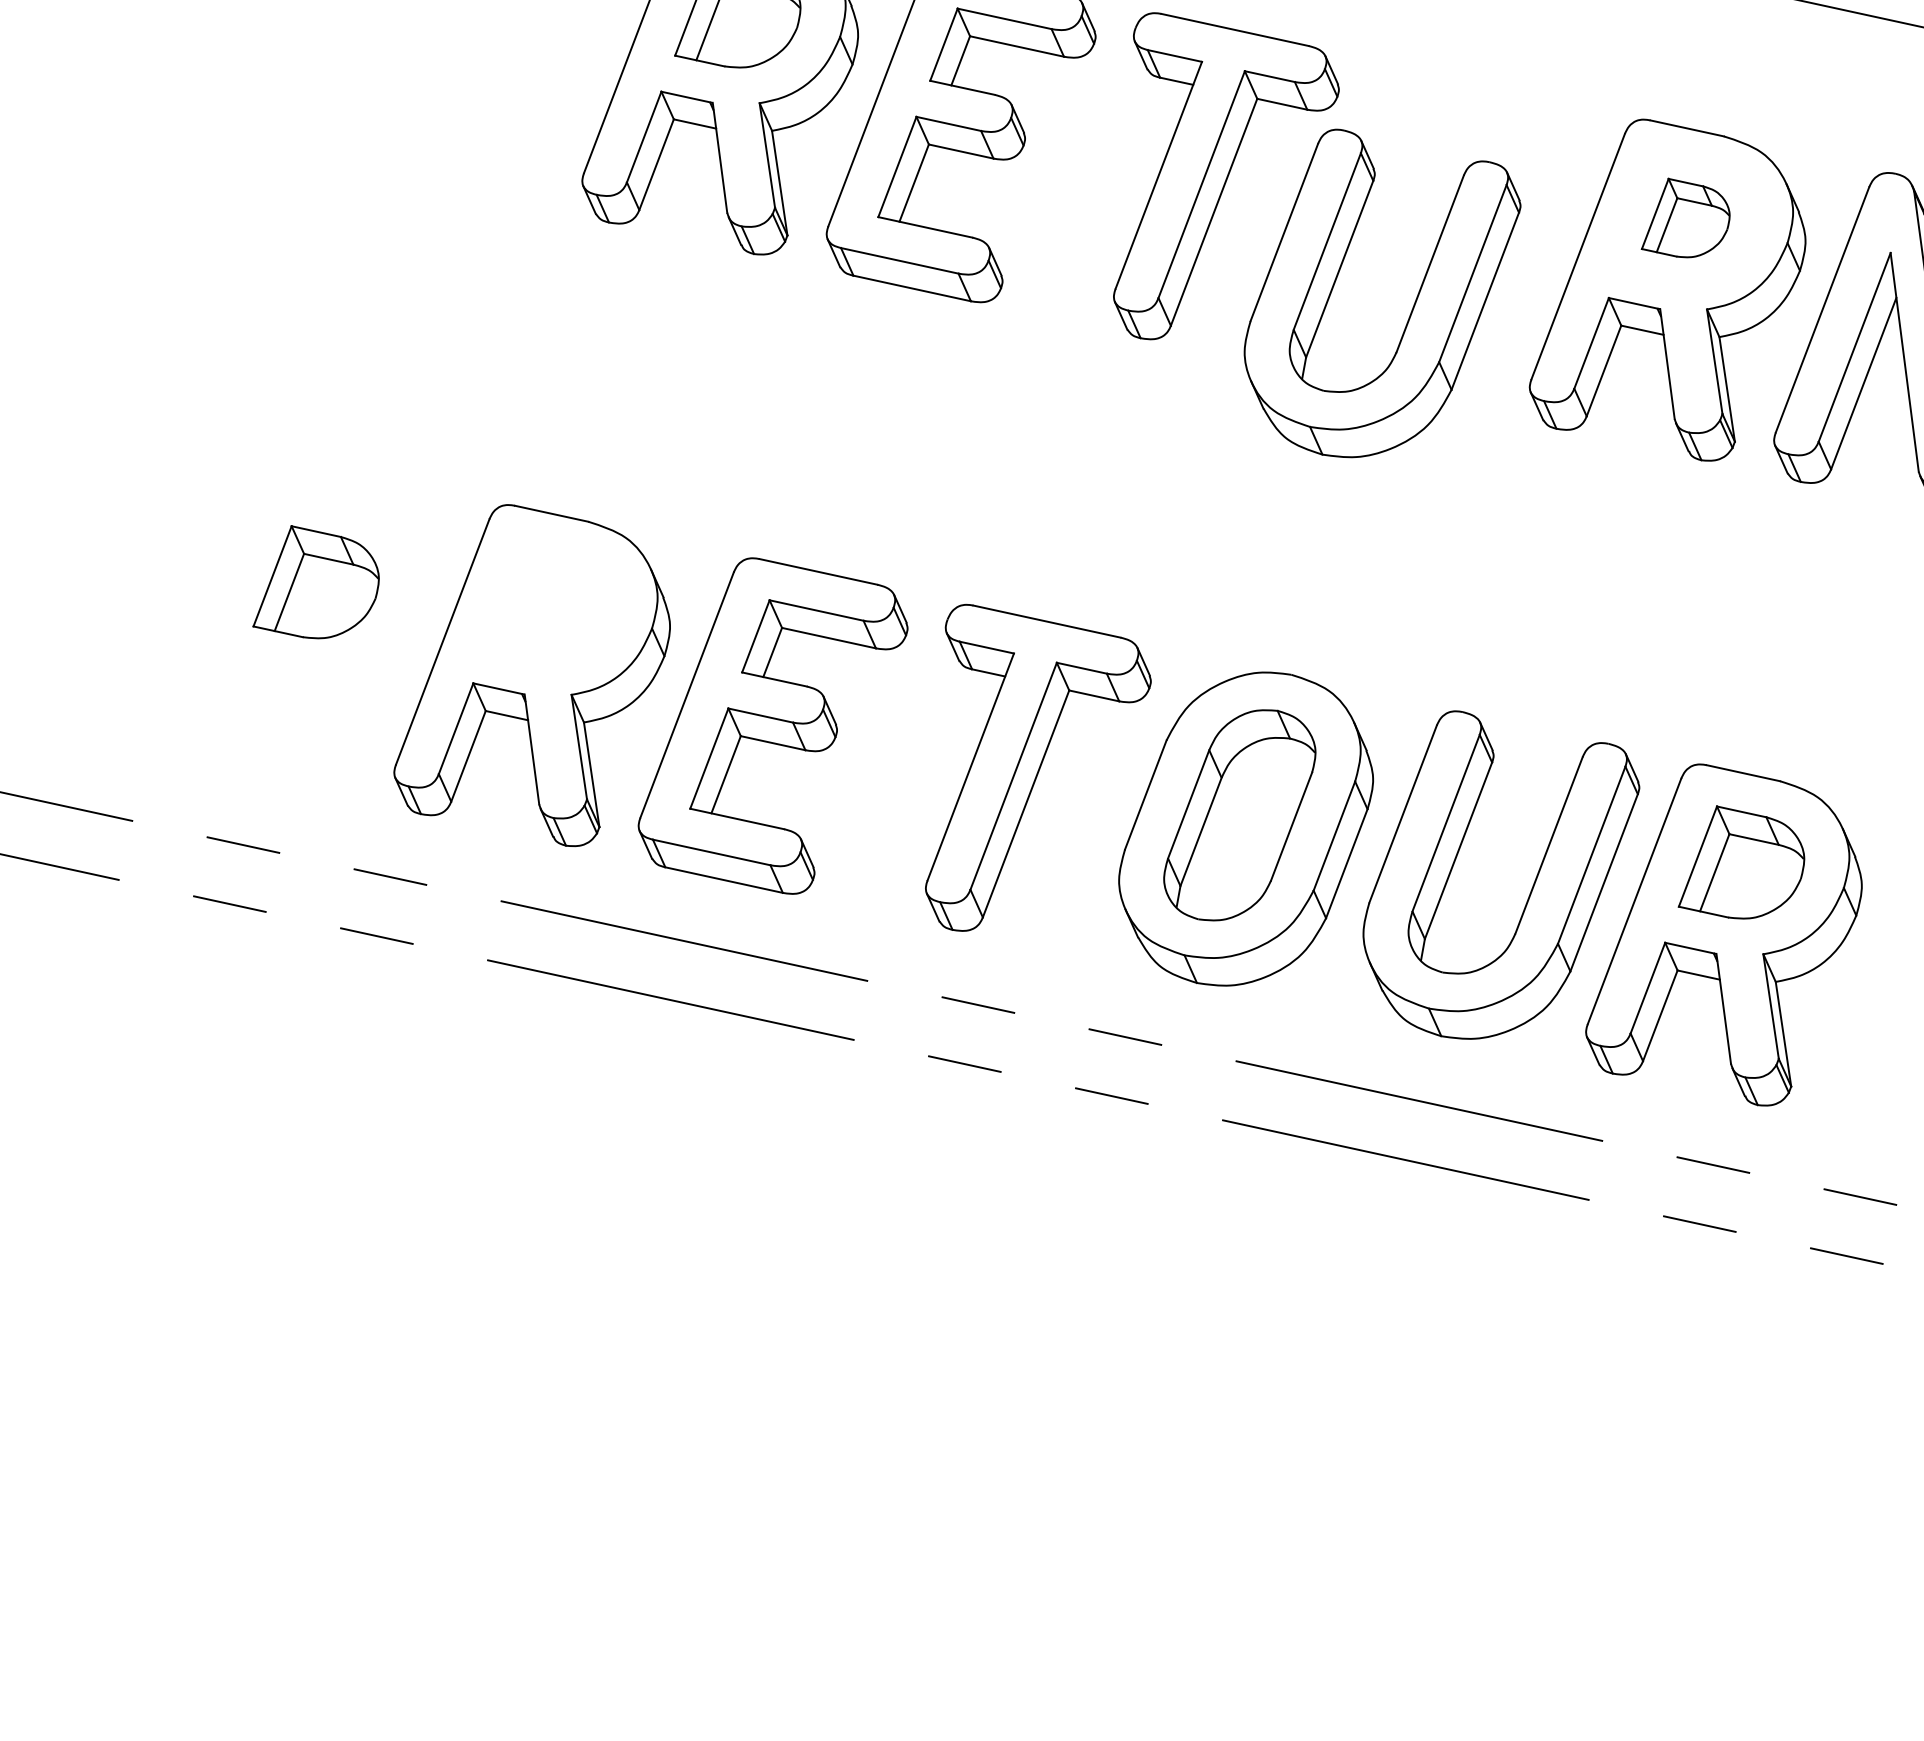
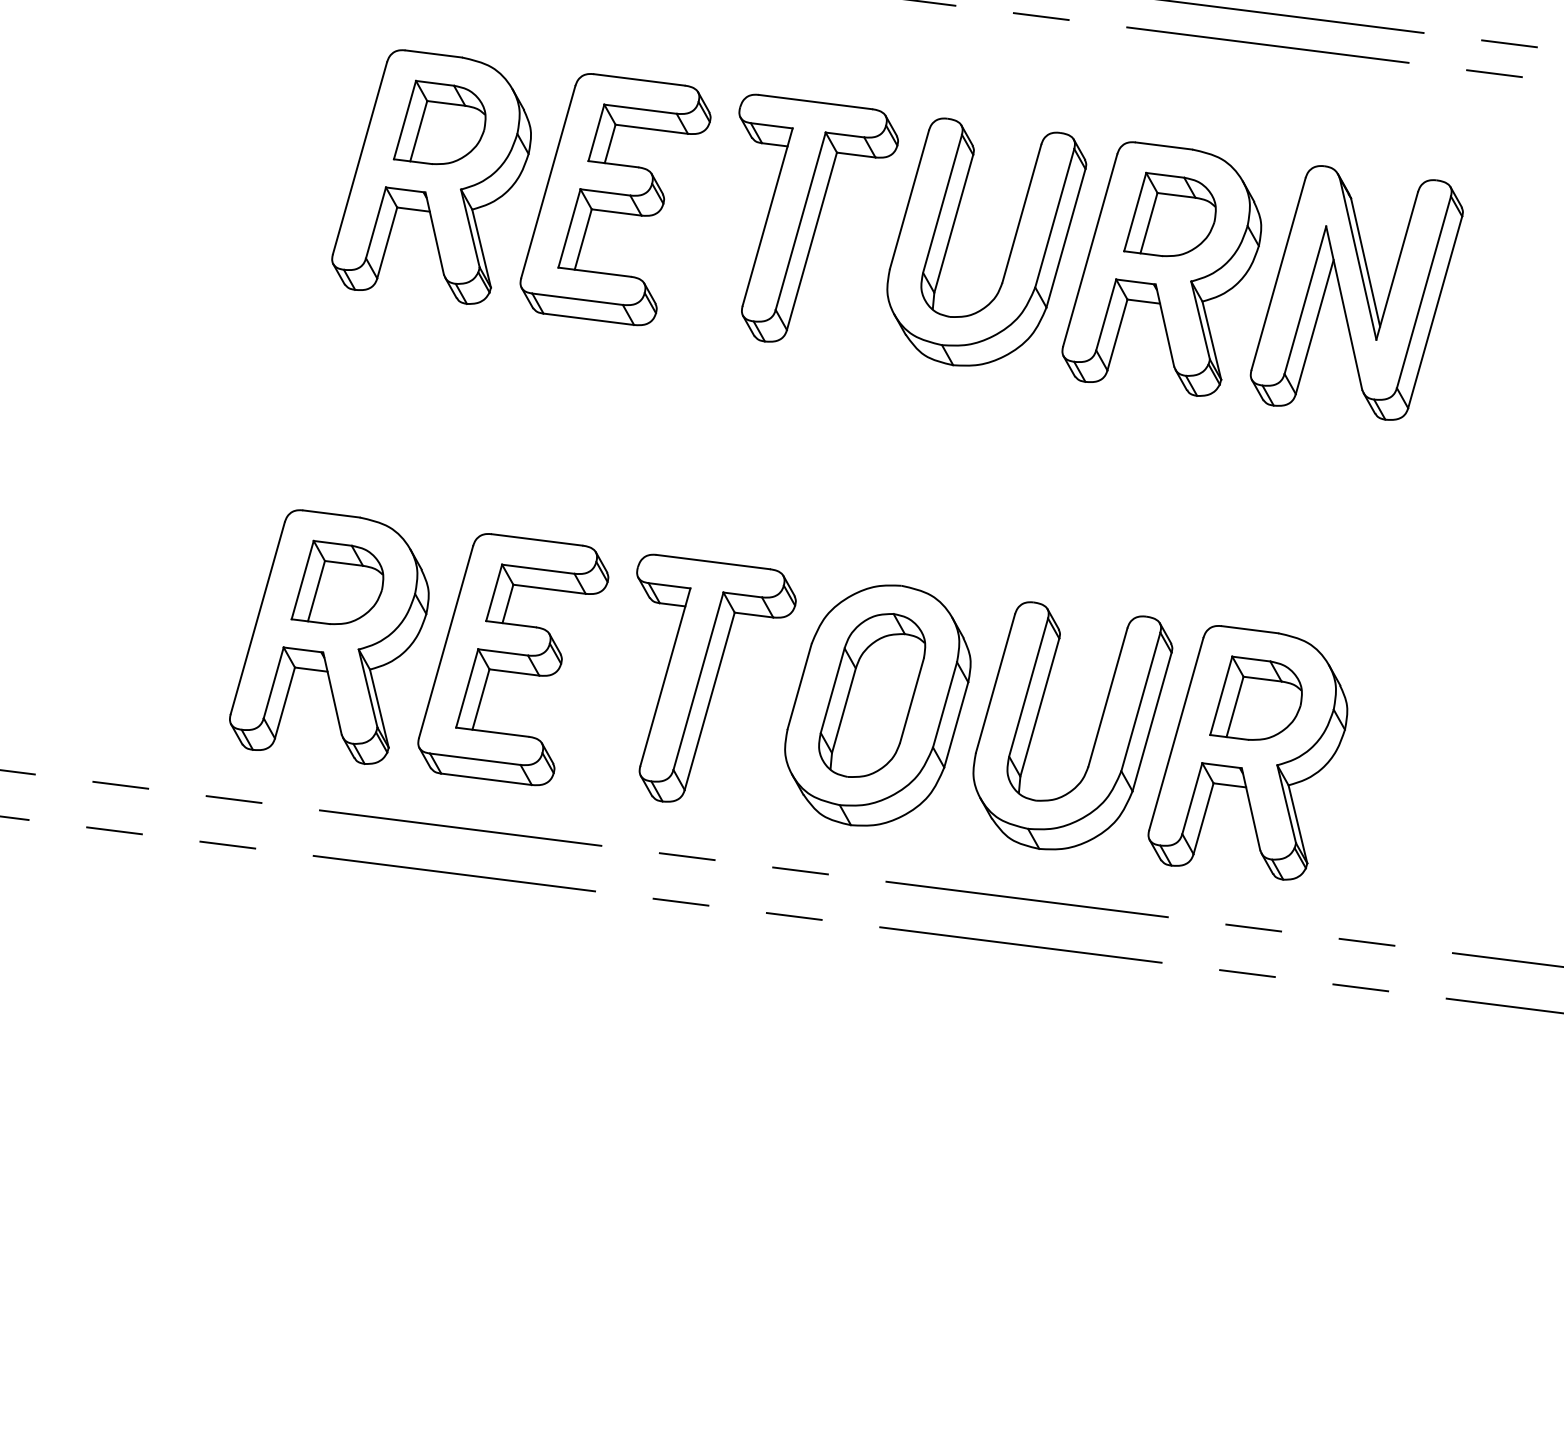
part: (1686, 218) -> (1169, 214), size x1.43
part: (1411, 309) -> (1010, 249), moved
part: (317, 583) -> (337, 582), moved

